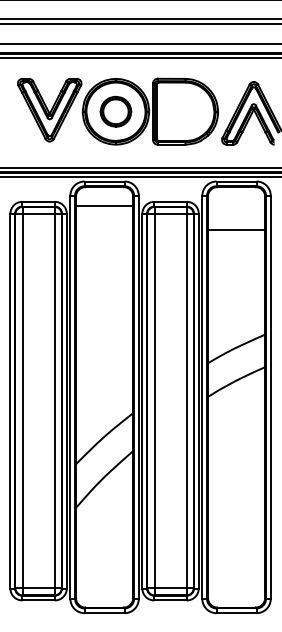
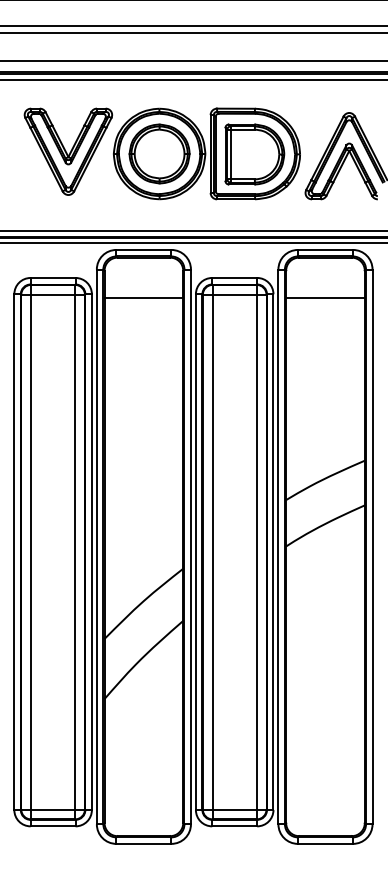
part: (115, 111) -> (159, 153), size x1.43
part: (184, 112) -> (254, 154), added
line: (104, 205) -> (143, 298), moved
line: (236, 229) -> (325, 298), moved

